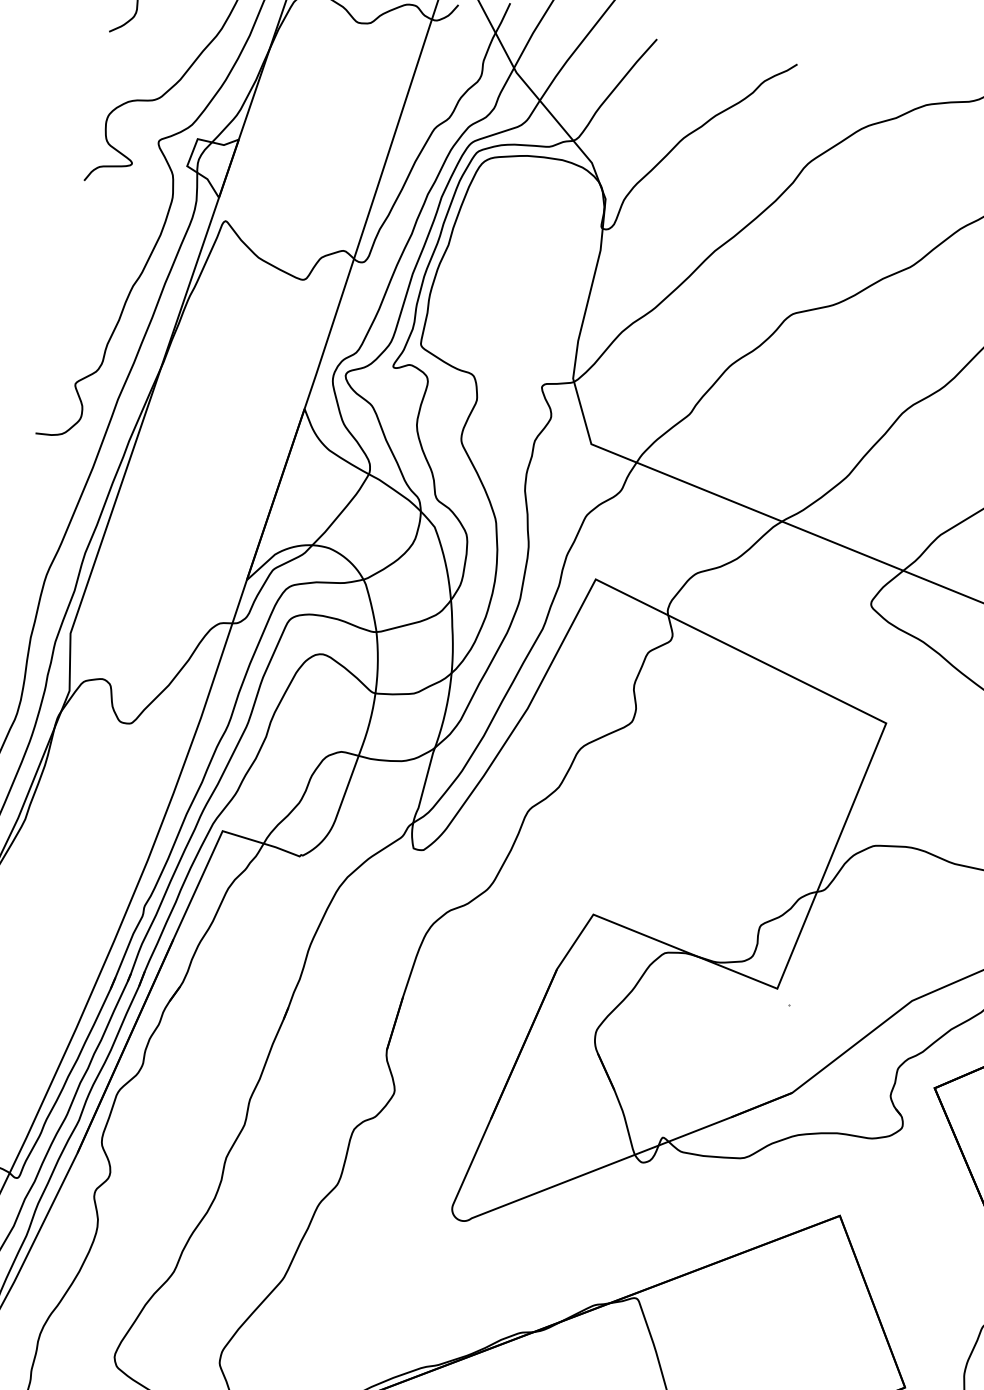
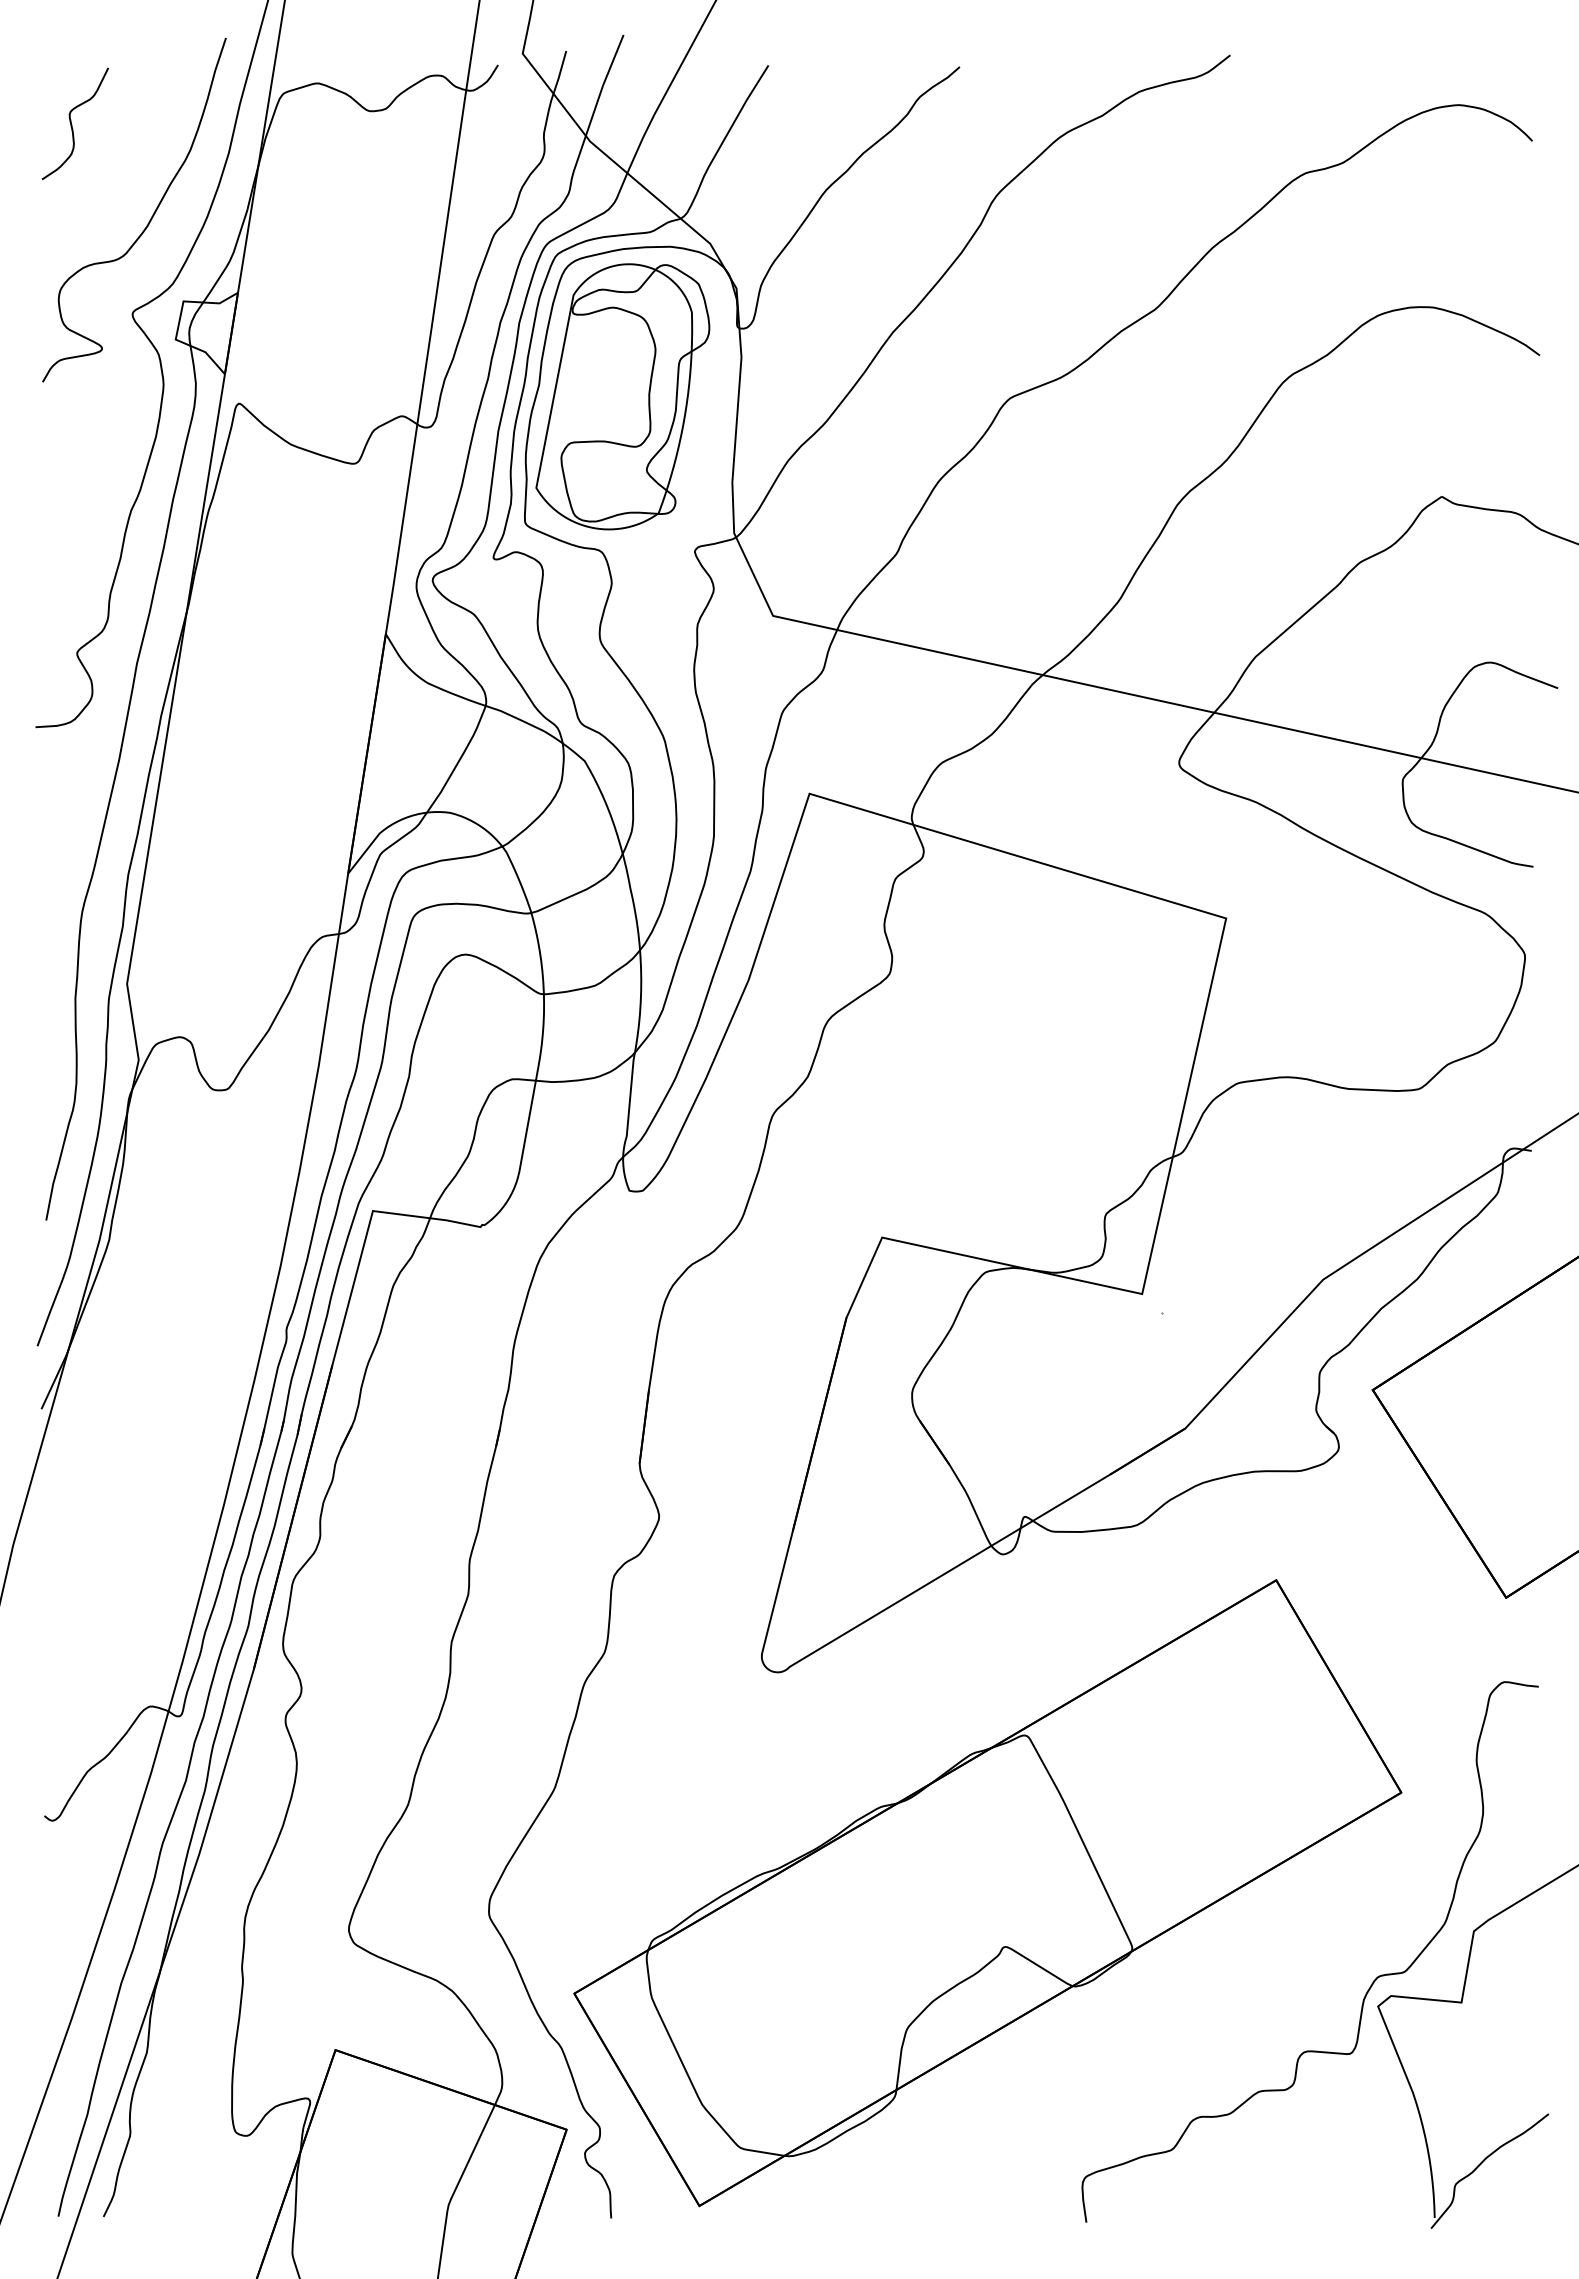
part: (508, 264) -> (622, 396), added

